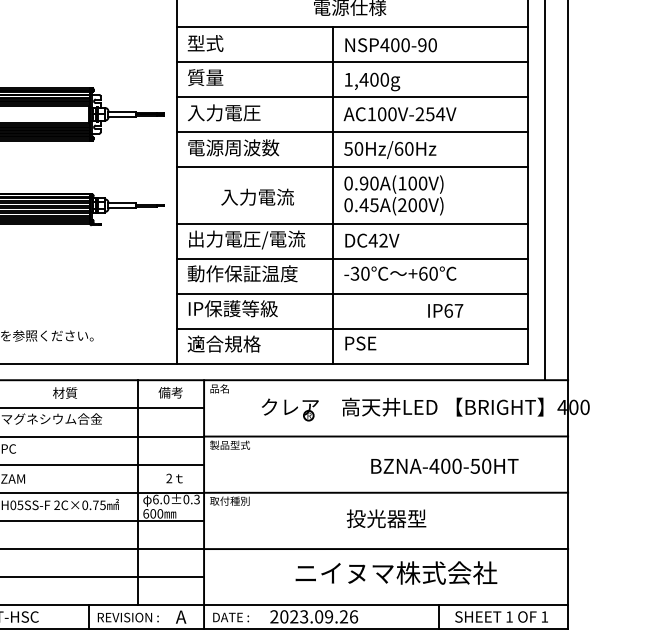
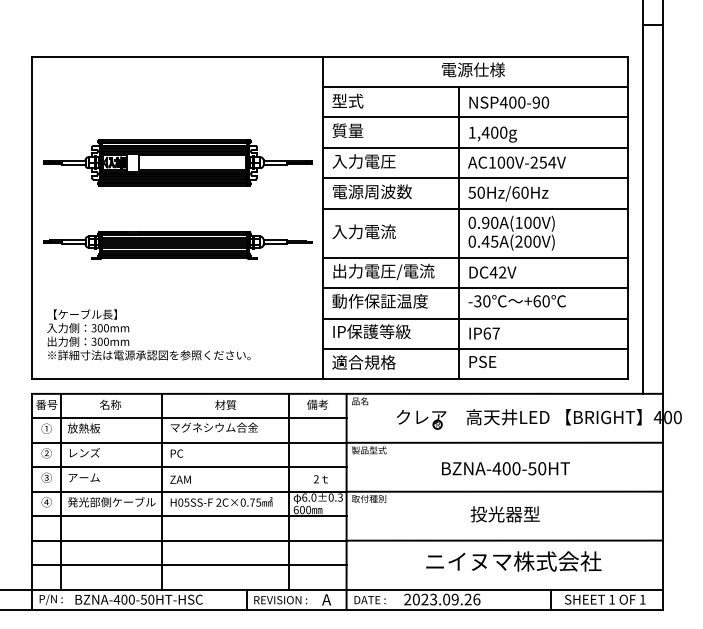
text: (256, 196) -> (363, 231), moved
text: (445, 310) -> (484, 333), moved
text: (444, 466) -> (505, 468), moved

